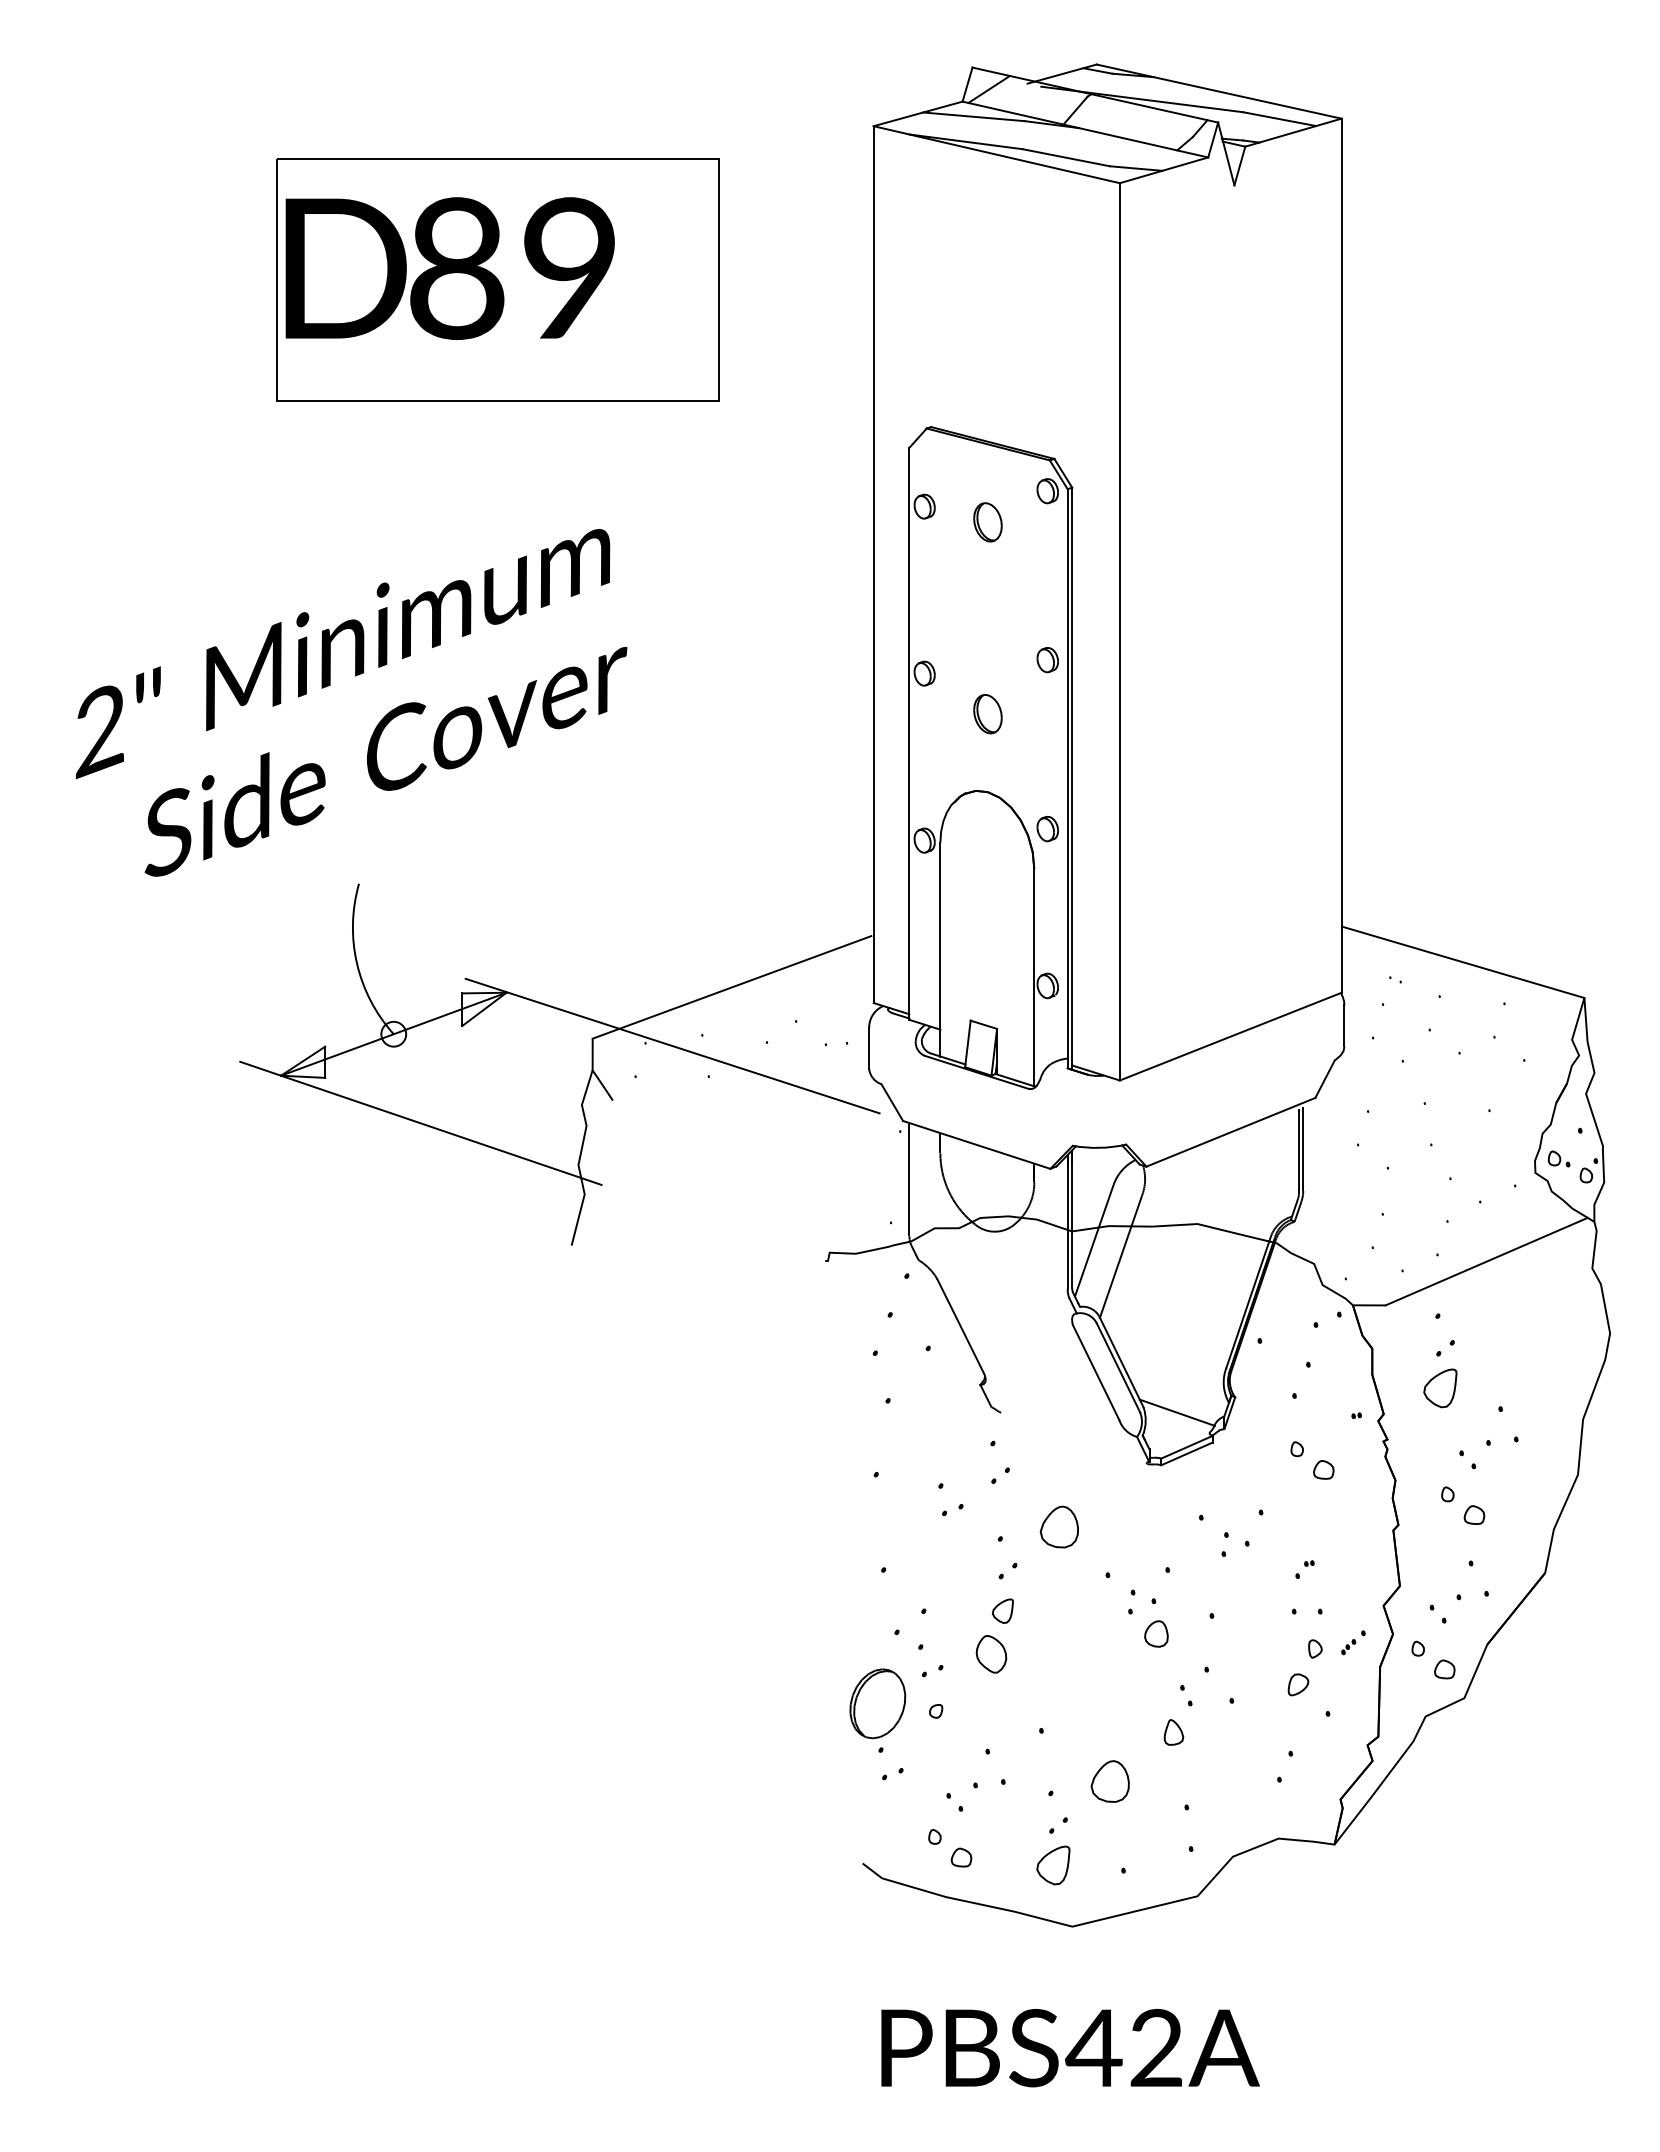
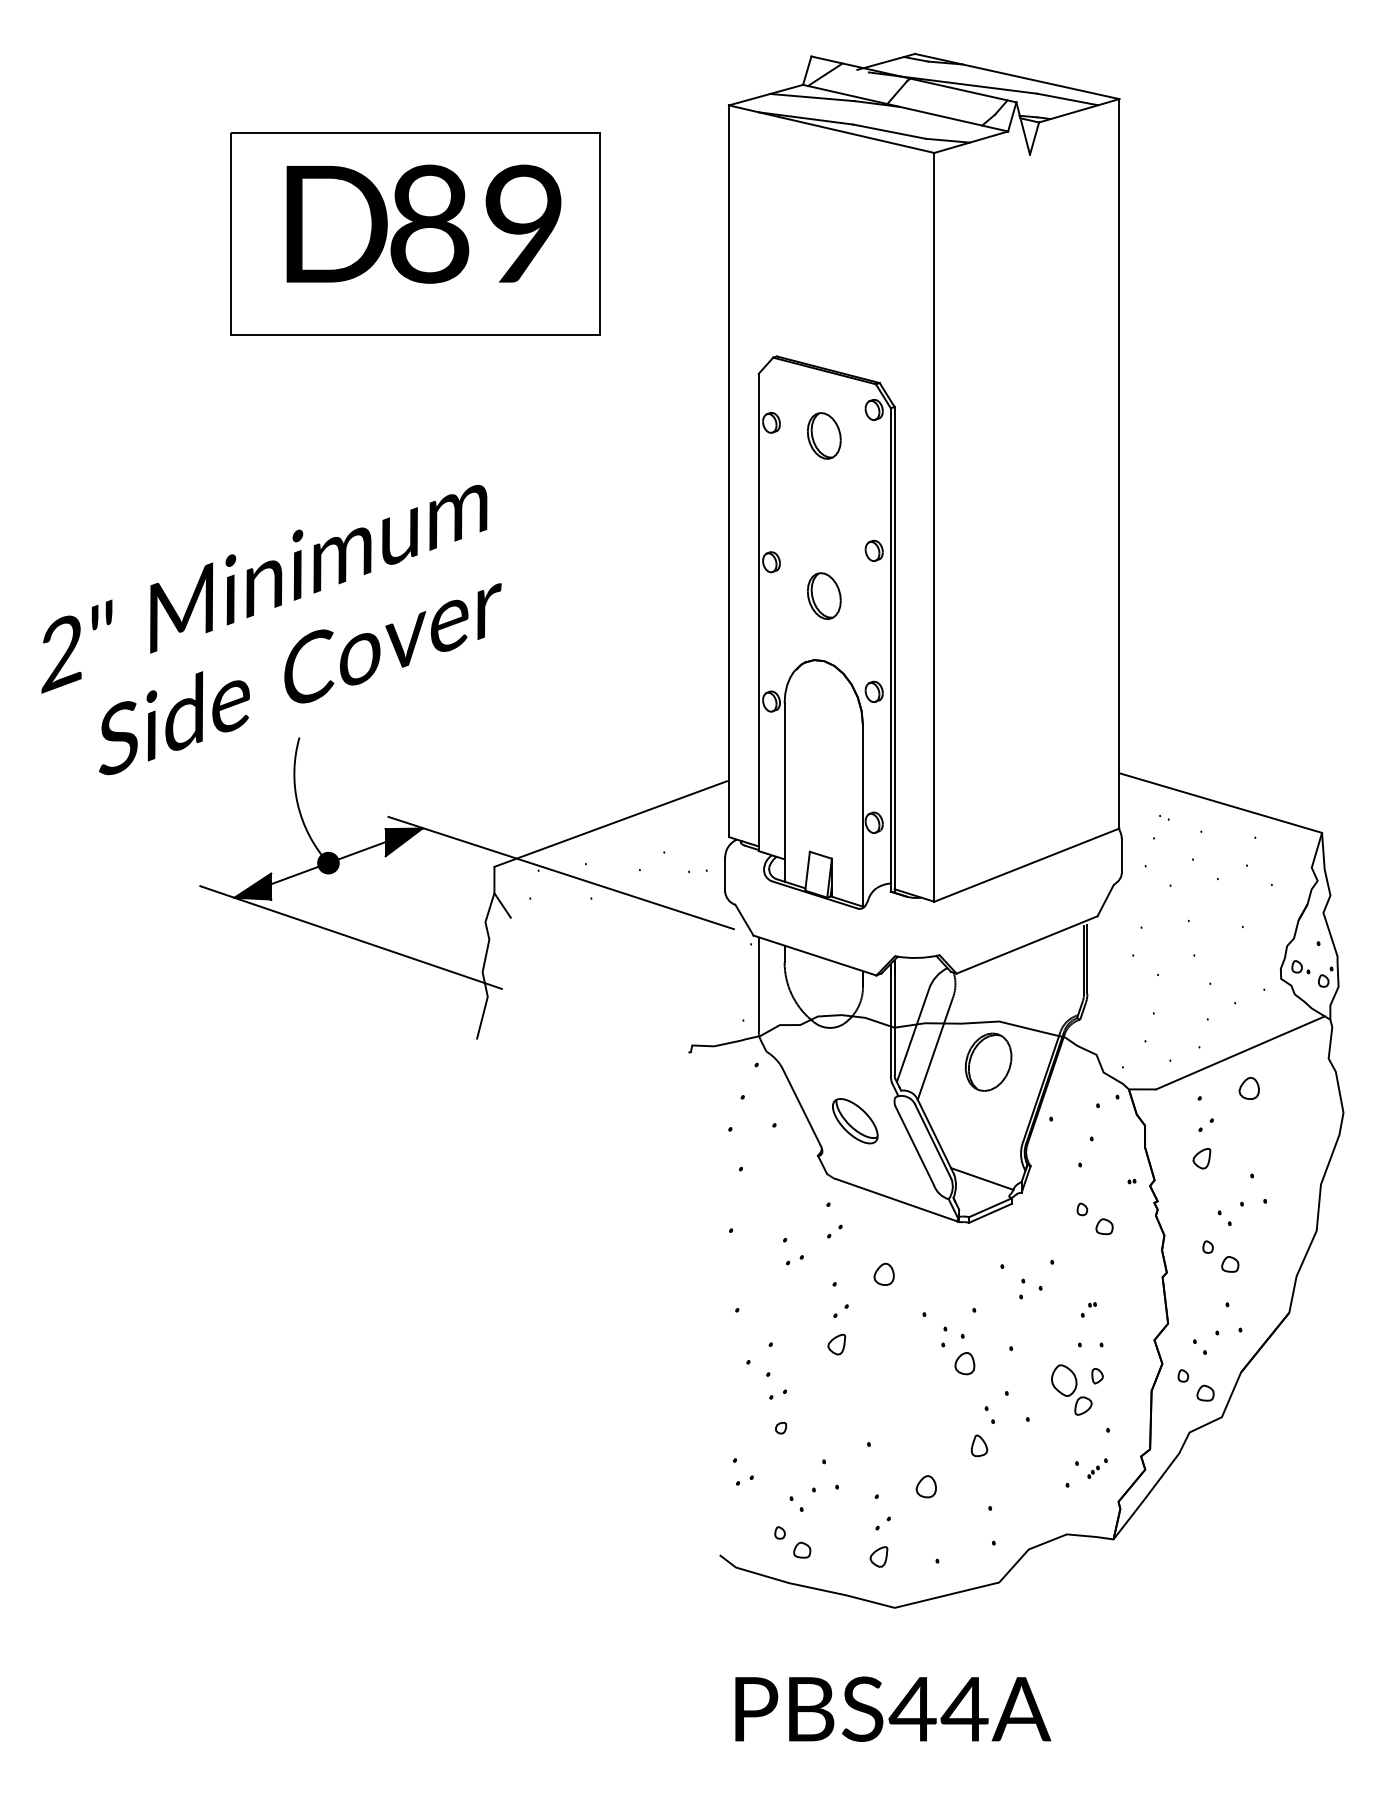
text: (449, 268) -> (423, 224), moved
part: (987, 522) -> (823, 436), size x1.43
text: (351, 702) -> (271, 629), moved
part: (987, 713) -> (823, 595), size x1.43
fill: (484, 1009) -> (404, 842), added
fill: (393, 1033) -> (328, 862), added
fill: (303, 1061) -> (253, 885), added
part: (1496, 1303) -> (1248, 1087), added
part: (1024, 1343) -> (854, 1121), added
part: (1440, 1388) -> (1201, 1158), size x0.62
line: (1074, 1437) -> (896, 1199), added
part: (1059, 1526) -> (884, 1273), size x0.62
part: (1353, 1642) -> (1097, 1468), moved
part: (991, 1654) -> (1064, 1380), moved
part: (877, 1703) -> (988, 1061), moved
part: (1109, 1781) -> (925, 1486), size x0.62
part: (1053, 1865) -> (879, 1556), size x0.62
text: (1155, 2047) -> (964, 1708), PBS42A -> PBS44A

